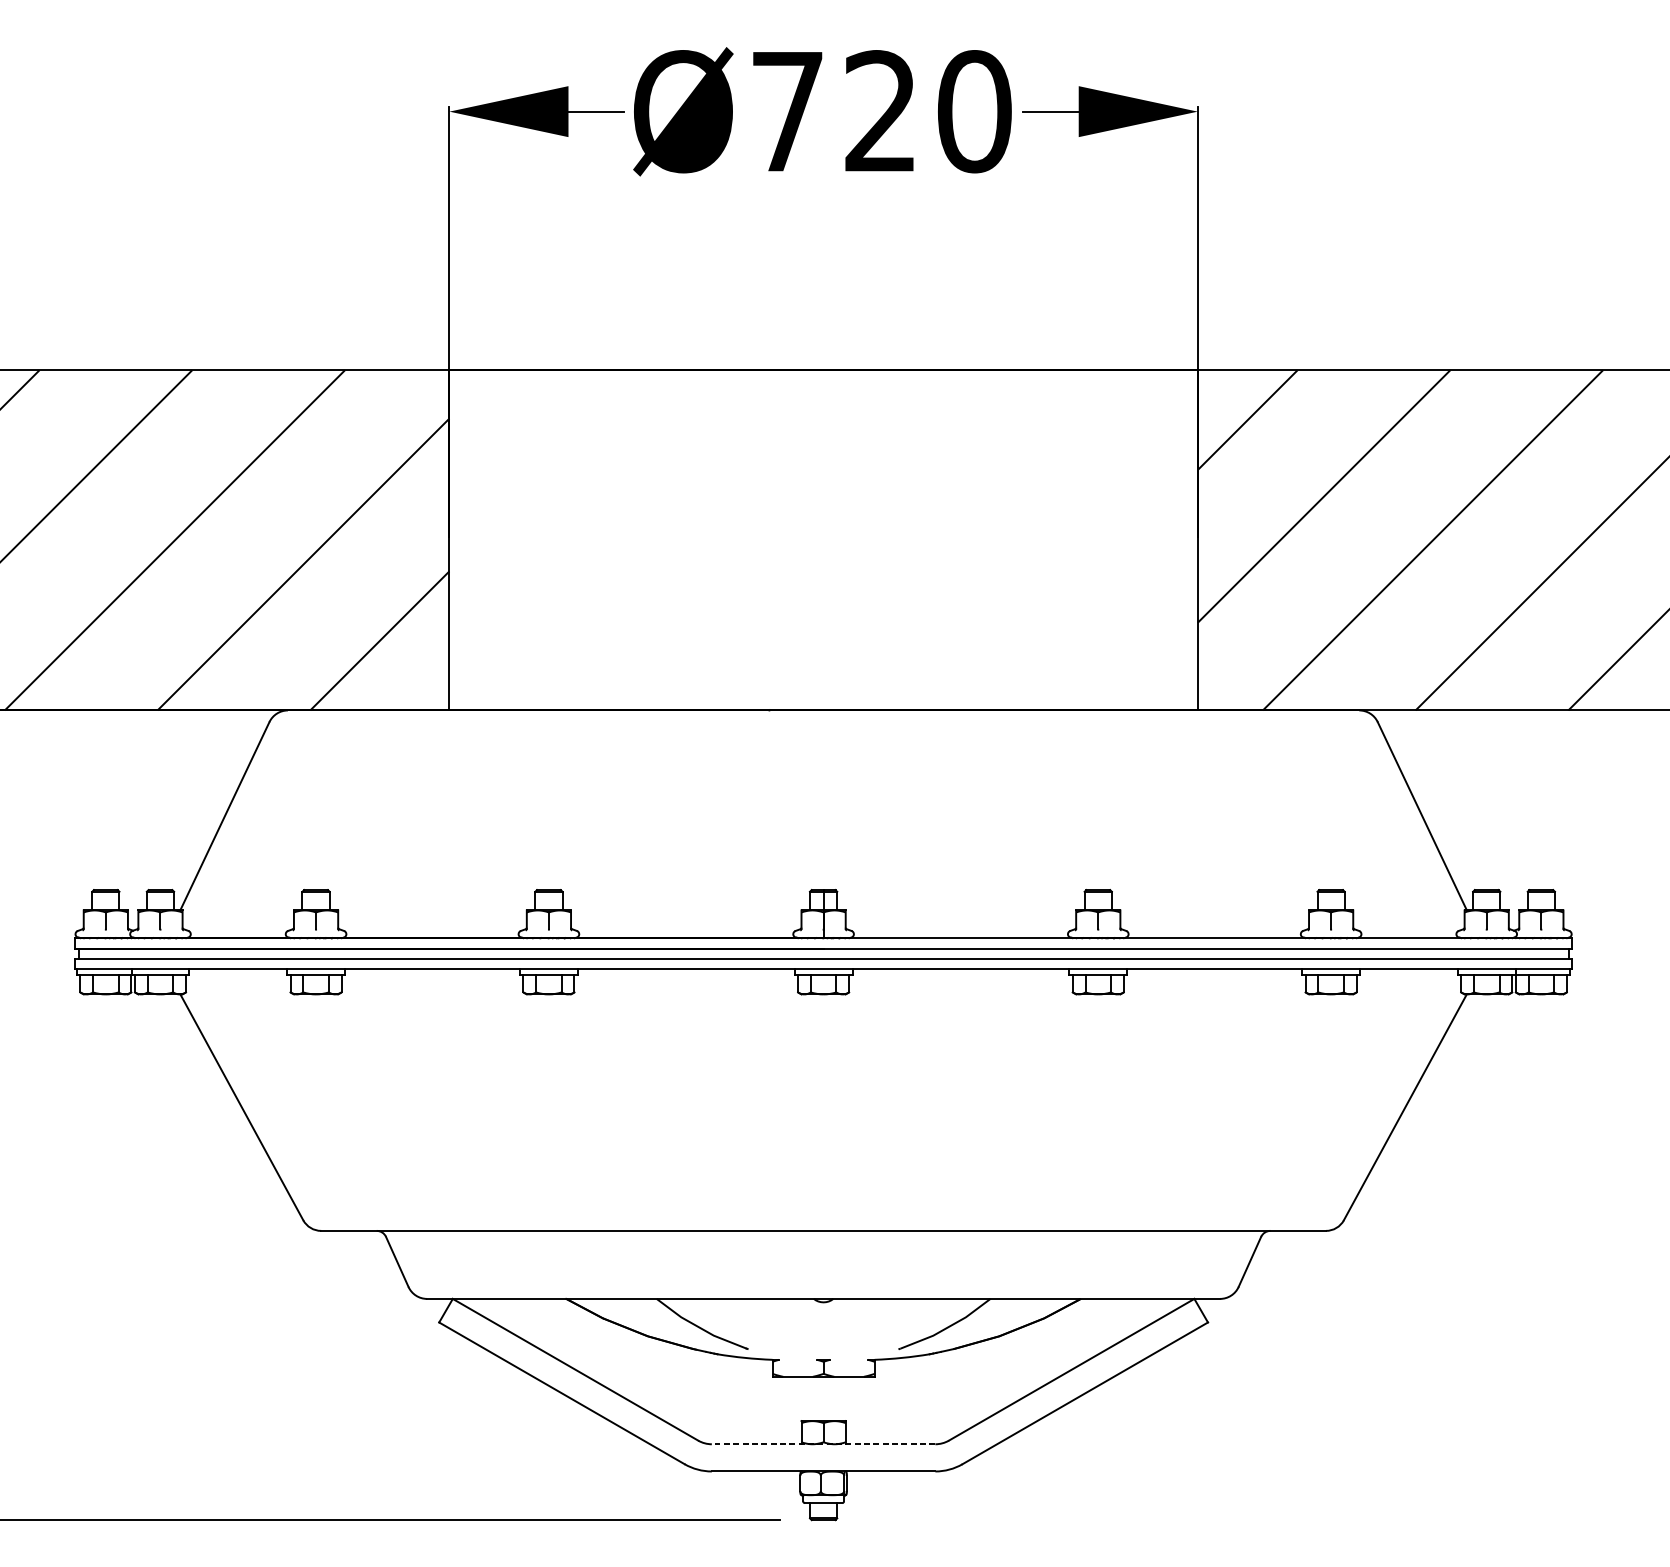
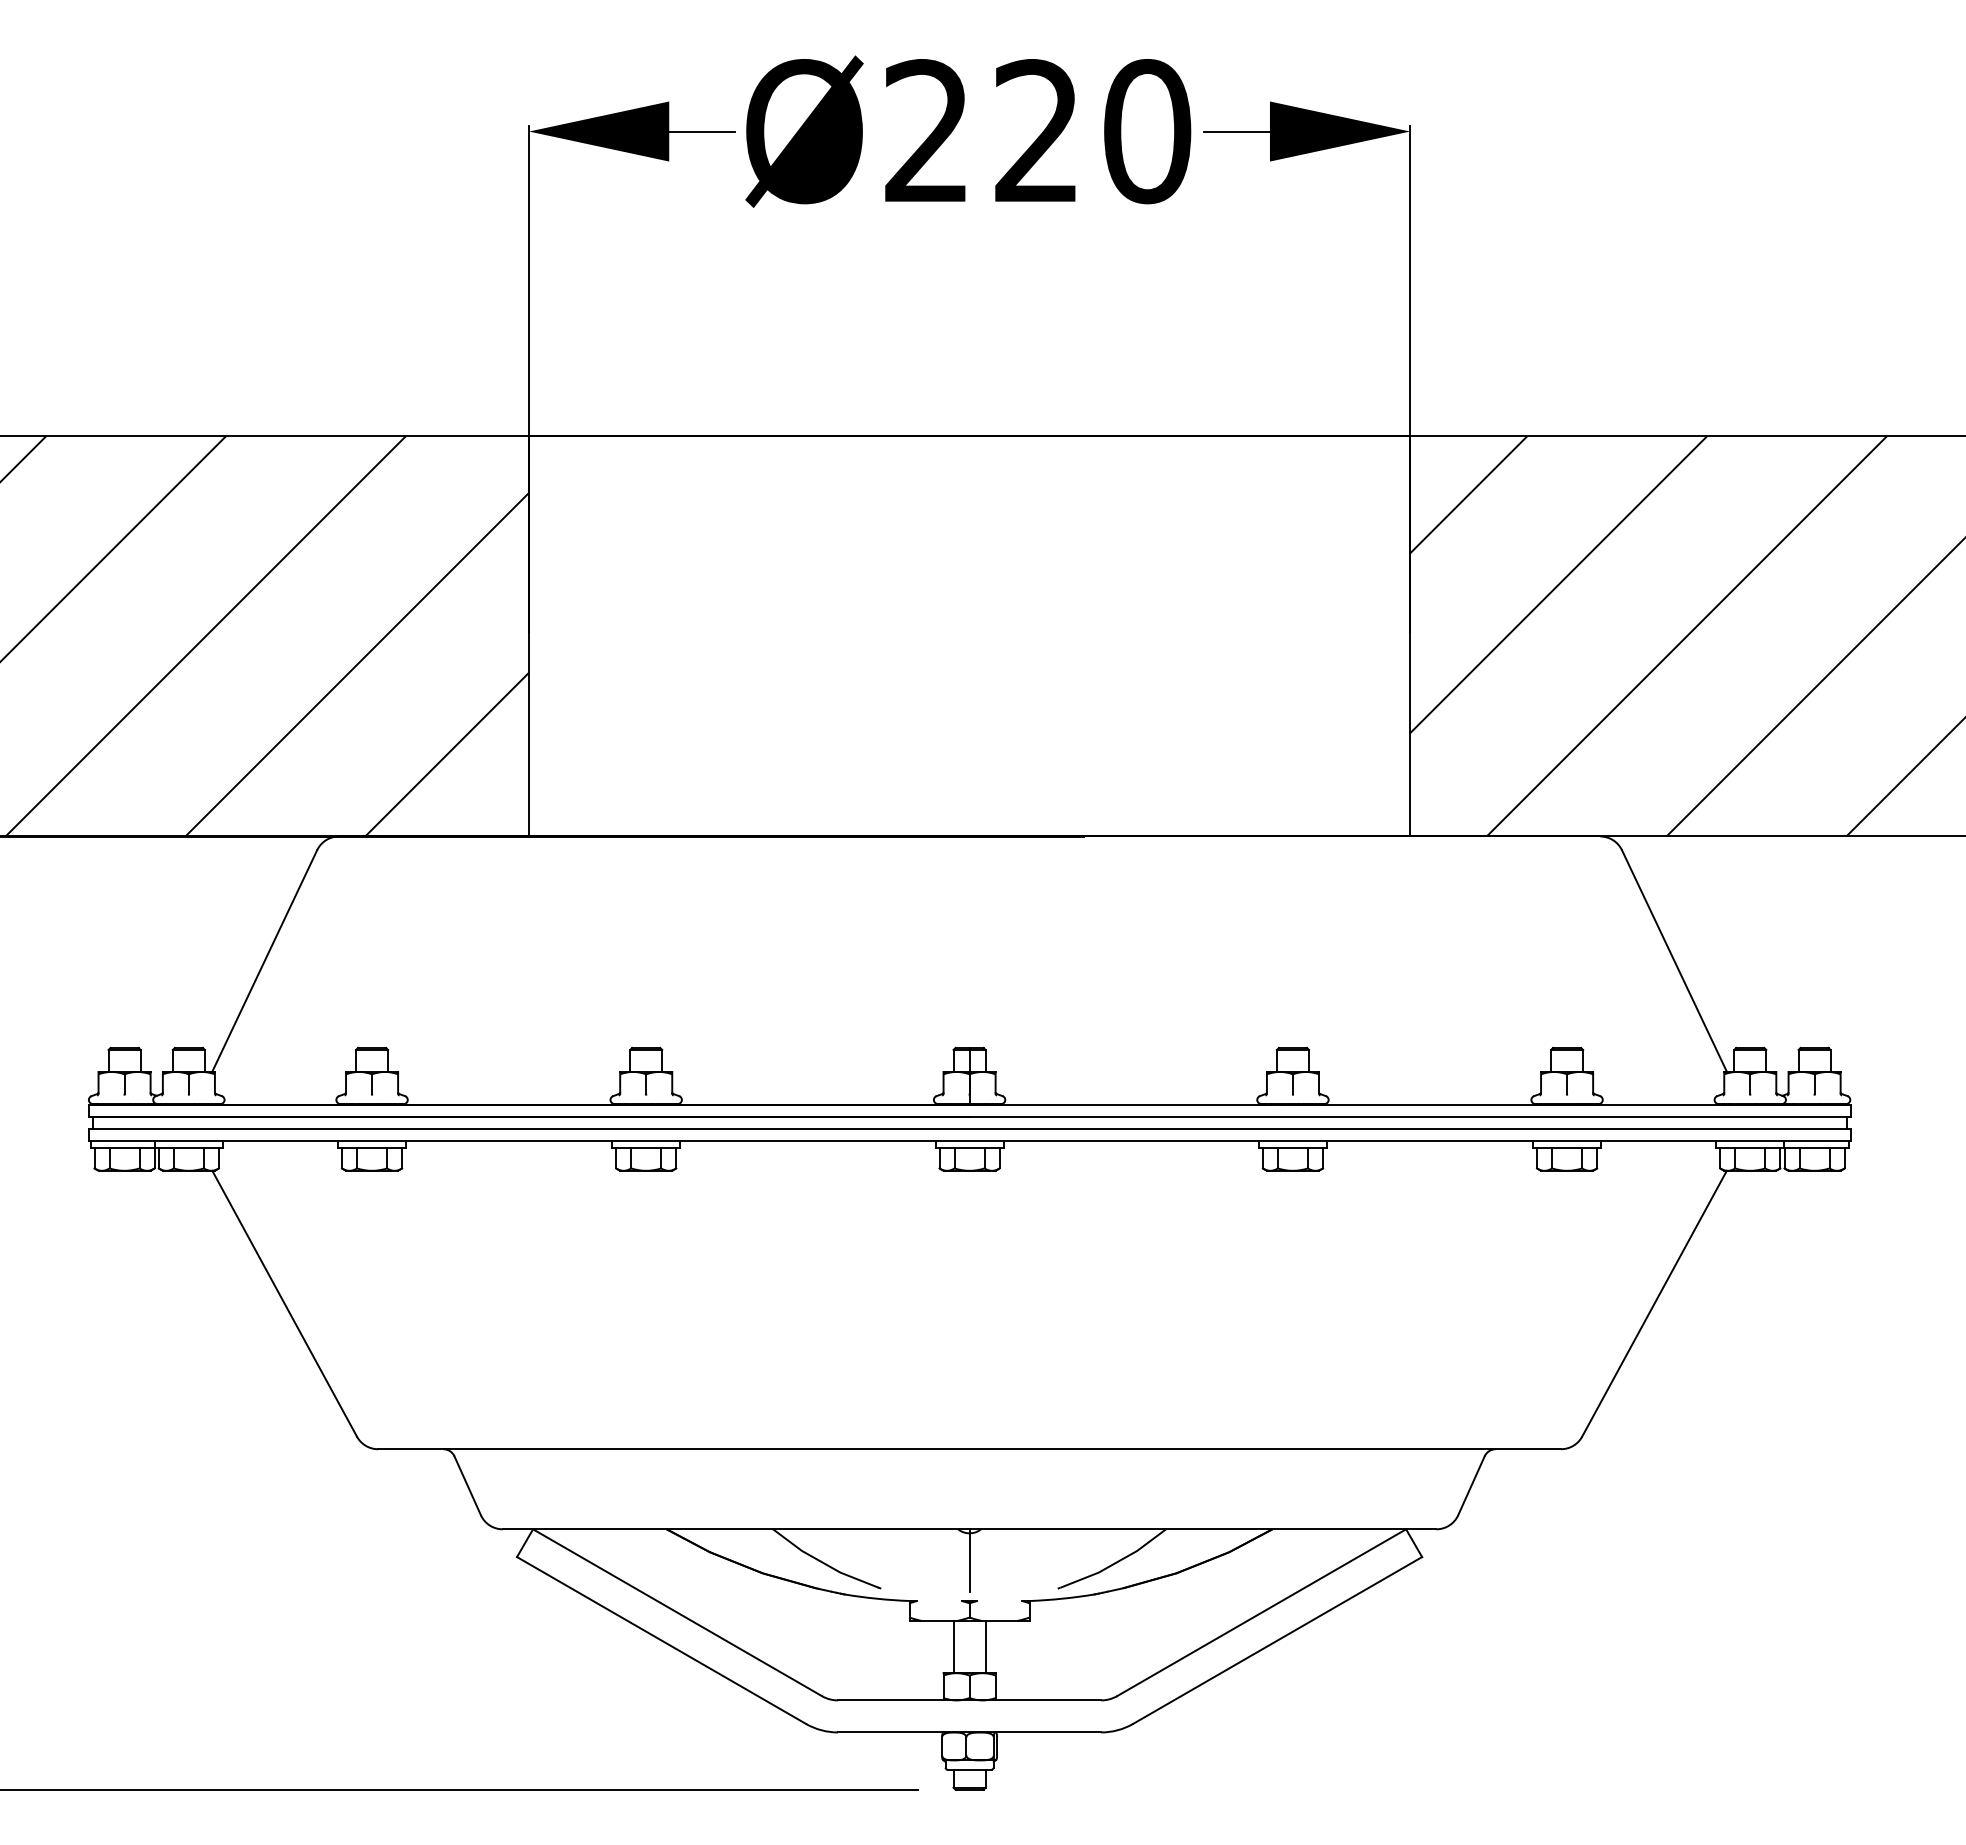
text: (787, 110) -> (926, 130), Ø720 -> Ø220
line: (823, 1325) -> (969, 1560), added
line: (809, 1399) -> (953, 1647), added
line: (837, 1399) -> (985, 1647), added
line: (823, 1444) -> (969, 1700), dashed -> solid

